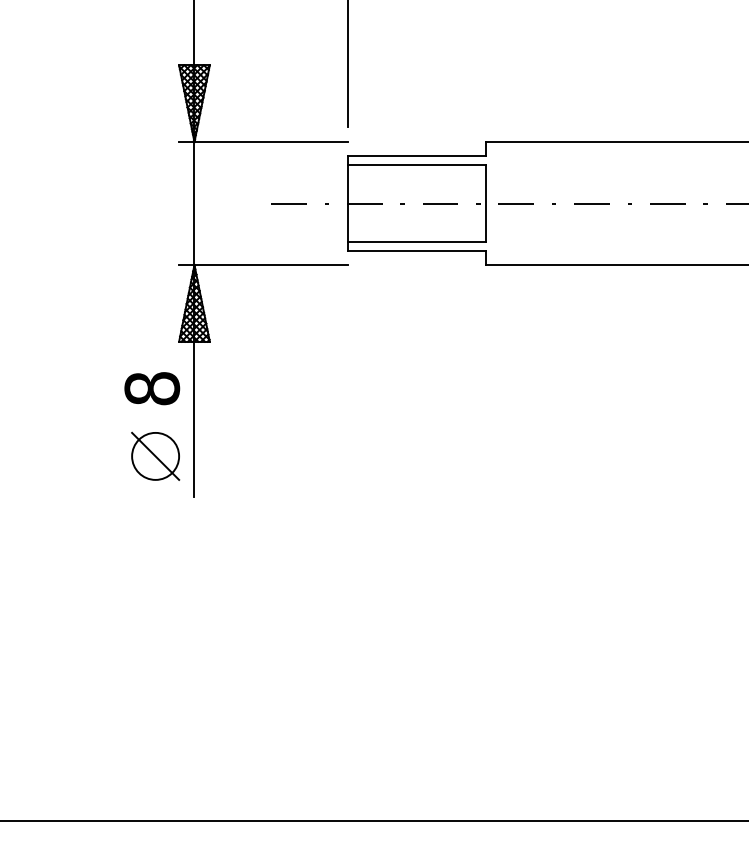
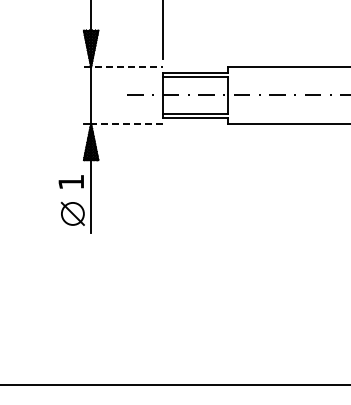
line: (263, 141) -> (123, 66), solid -> dashed
line: (272, 265) -> (127, 124), solid -> dashed
text: (152, 387) -> (71, 181), 8 -> 1

